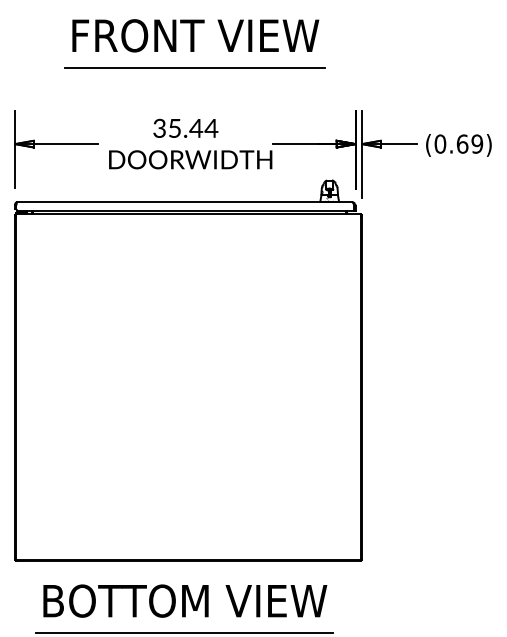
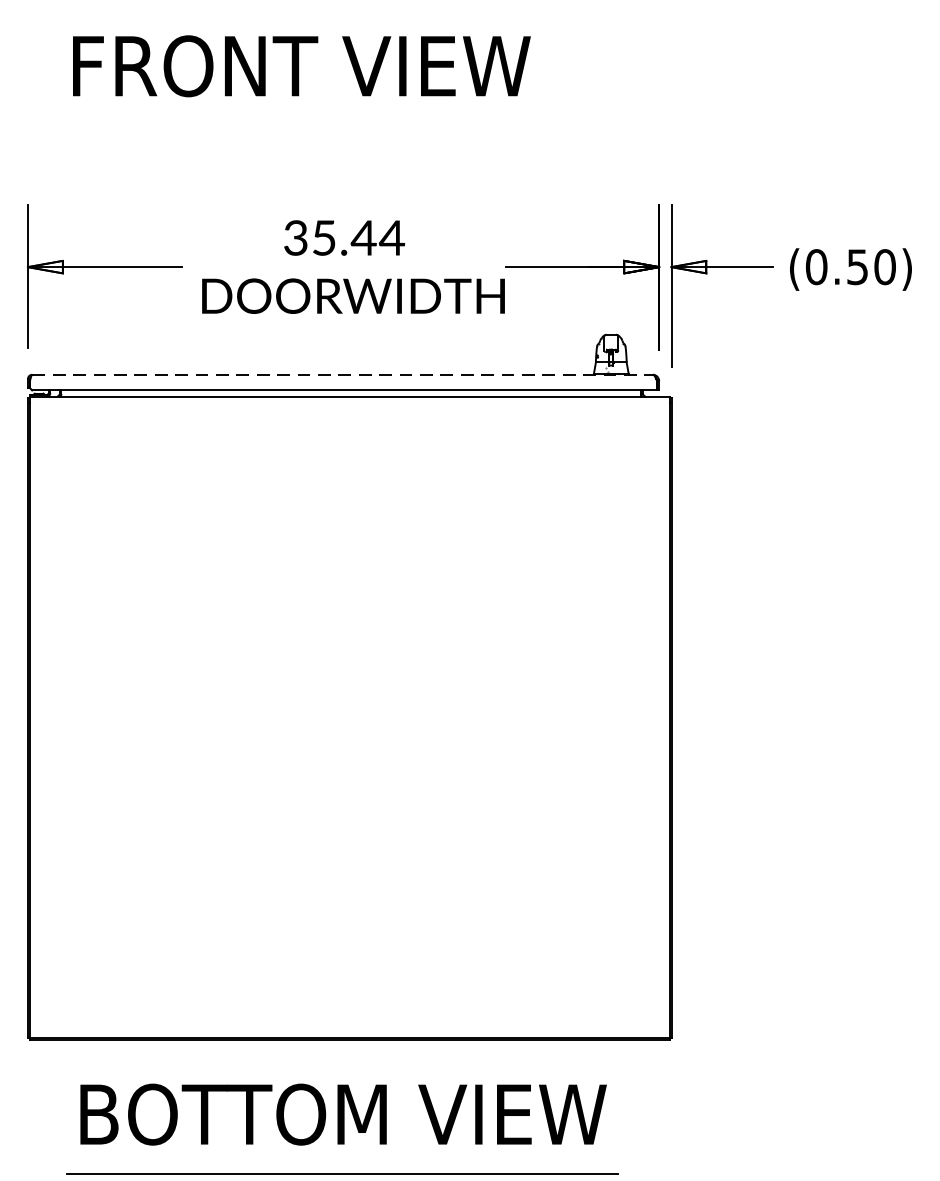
text: (195, 35) -> (301, 65), moved
line: (194, 67) -> (360, 125), removed
text: (469, 143) -> (870, 265), (0.69) -> (0.50)
line: (185, 202) -> (343, 375), solid -> dashed

